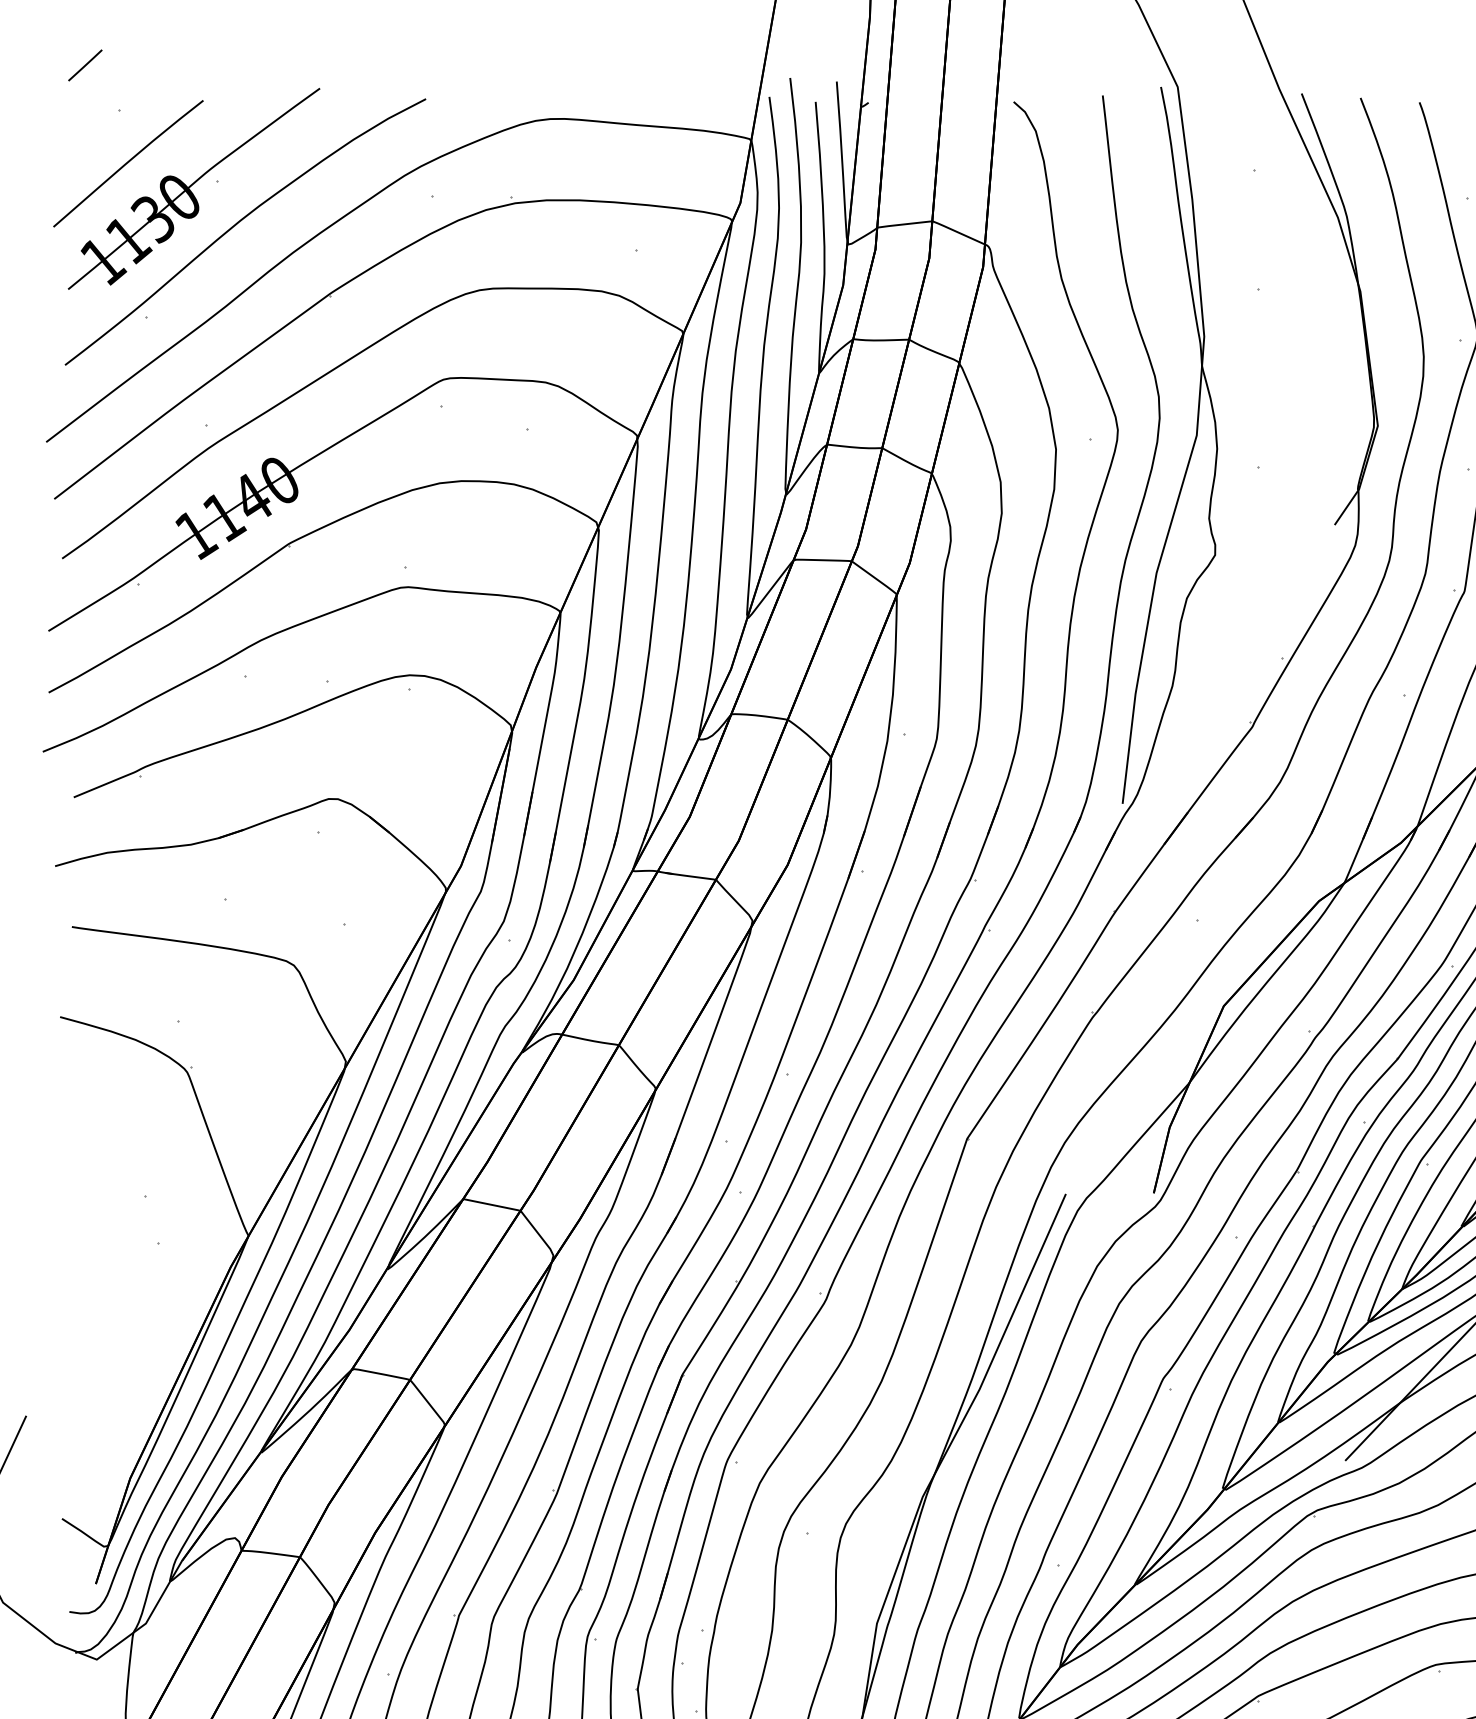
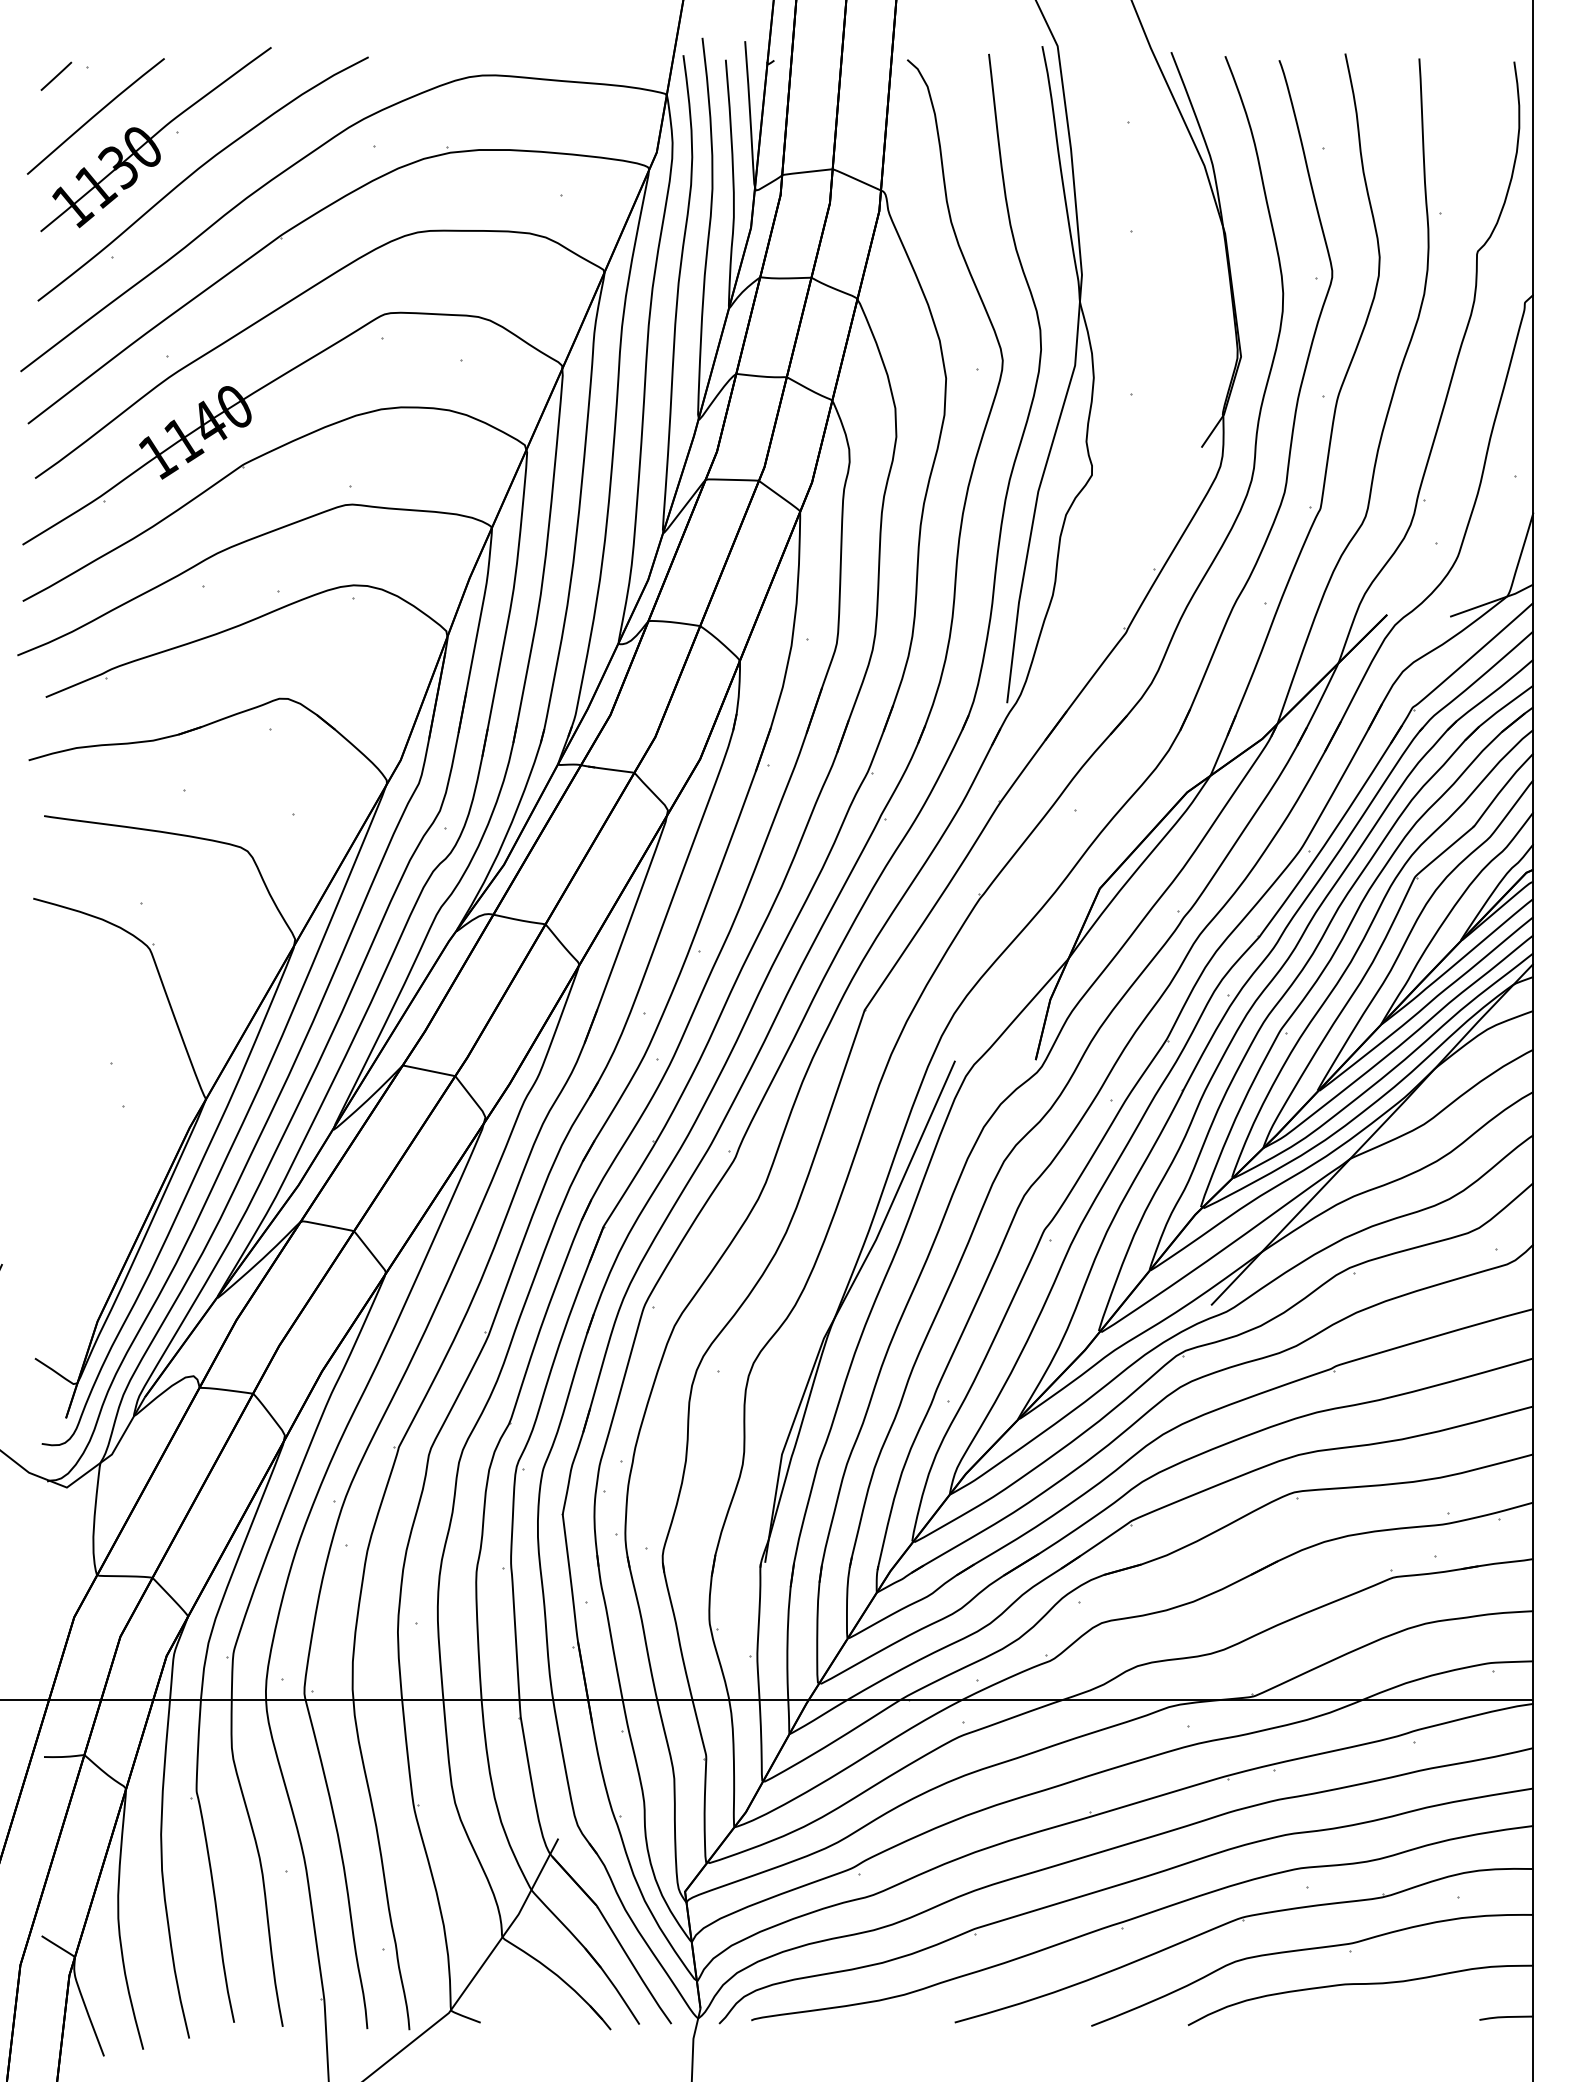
line: (85, 64) -> (56, 75), moved

